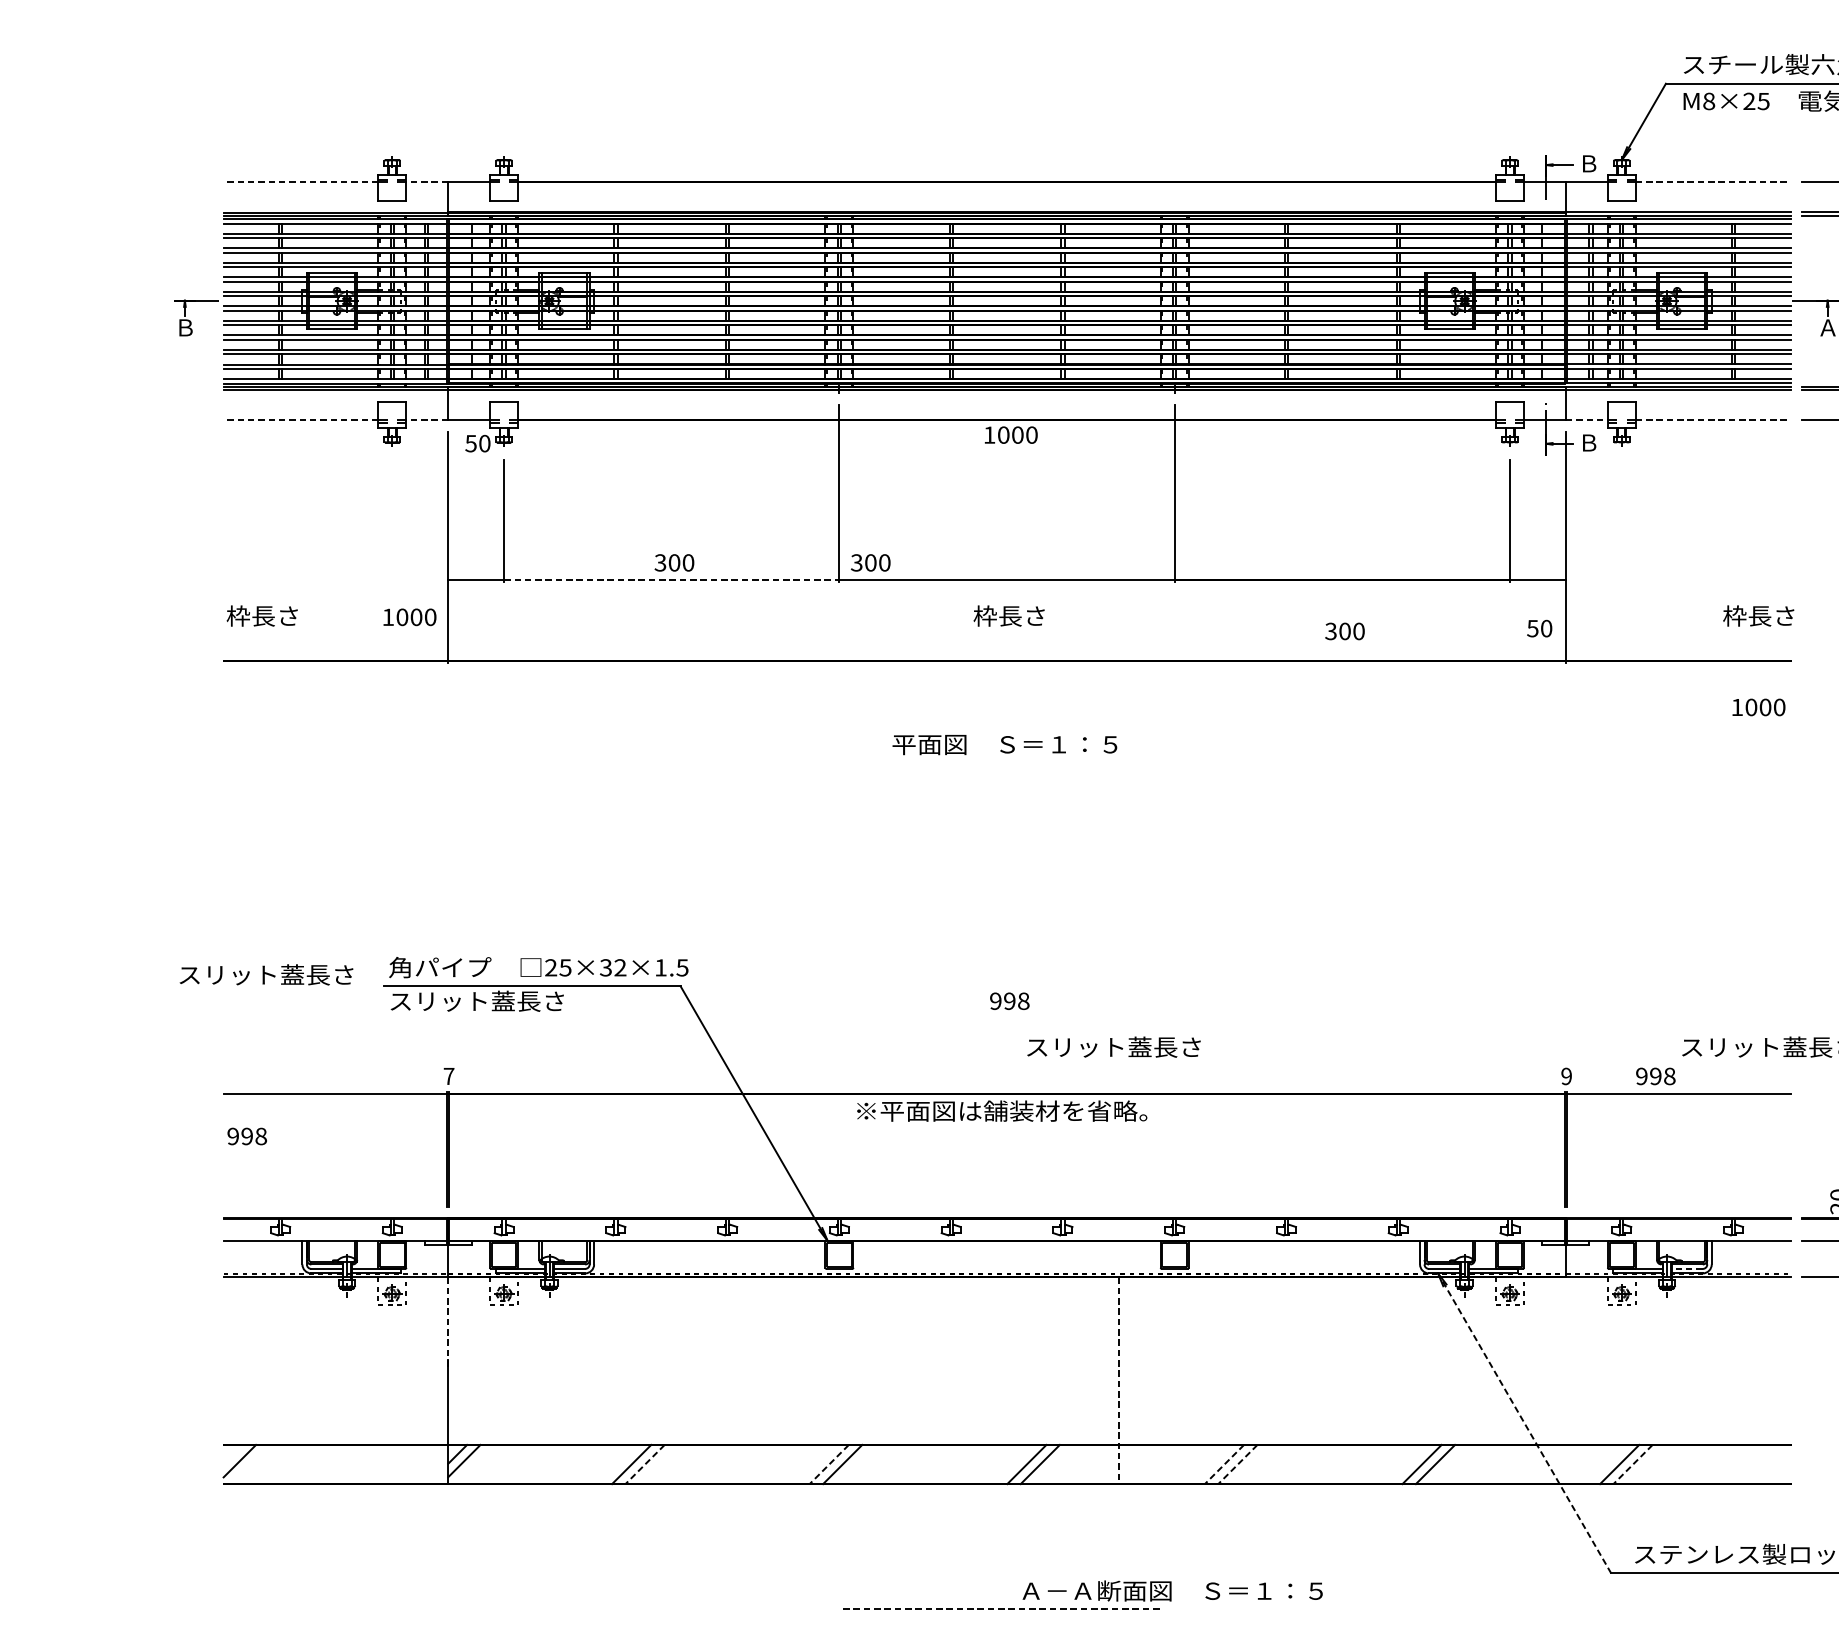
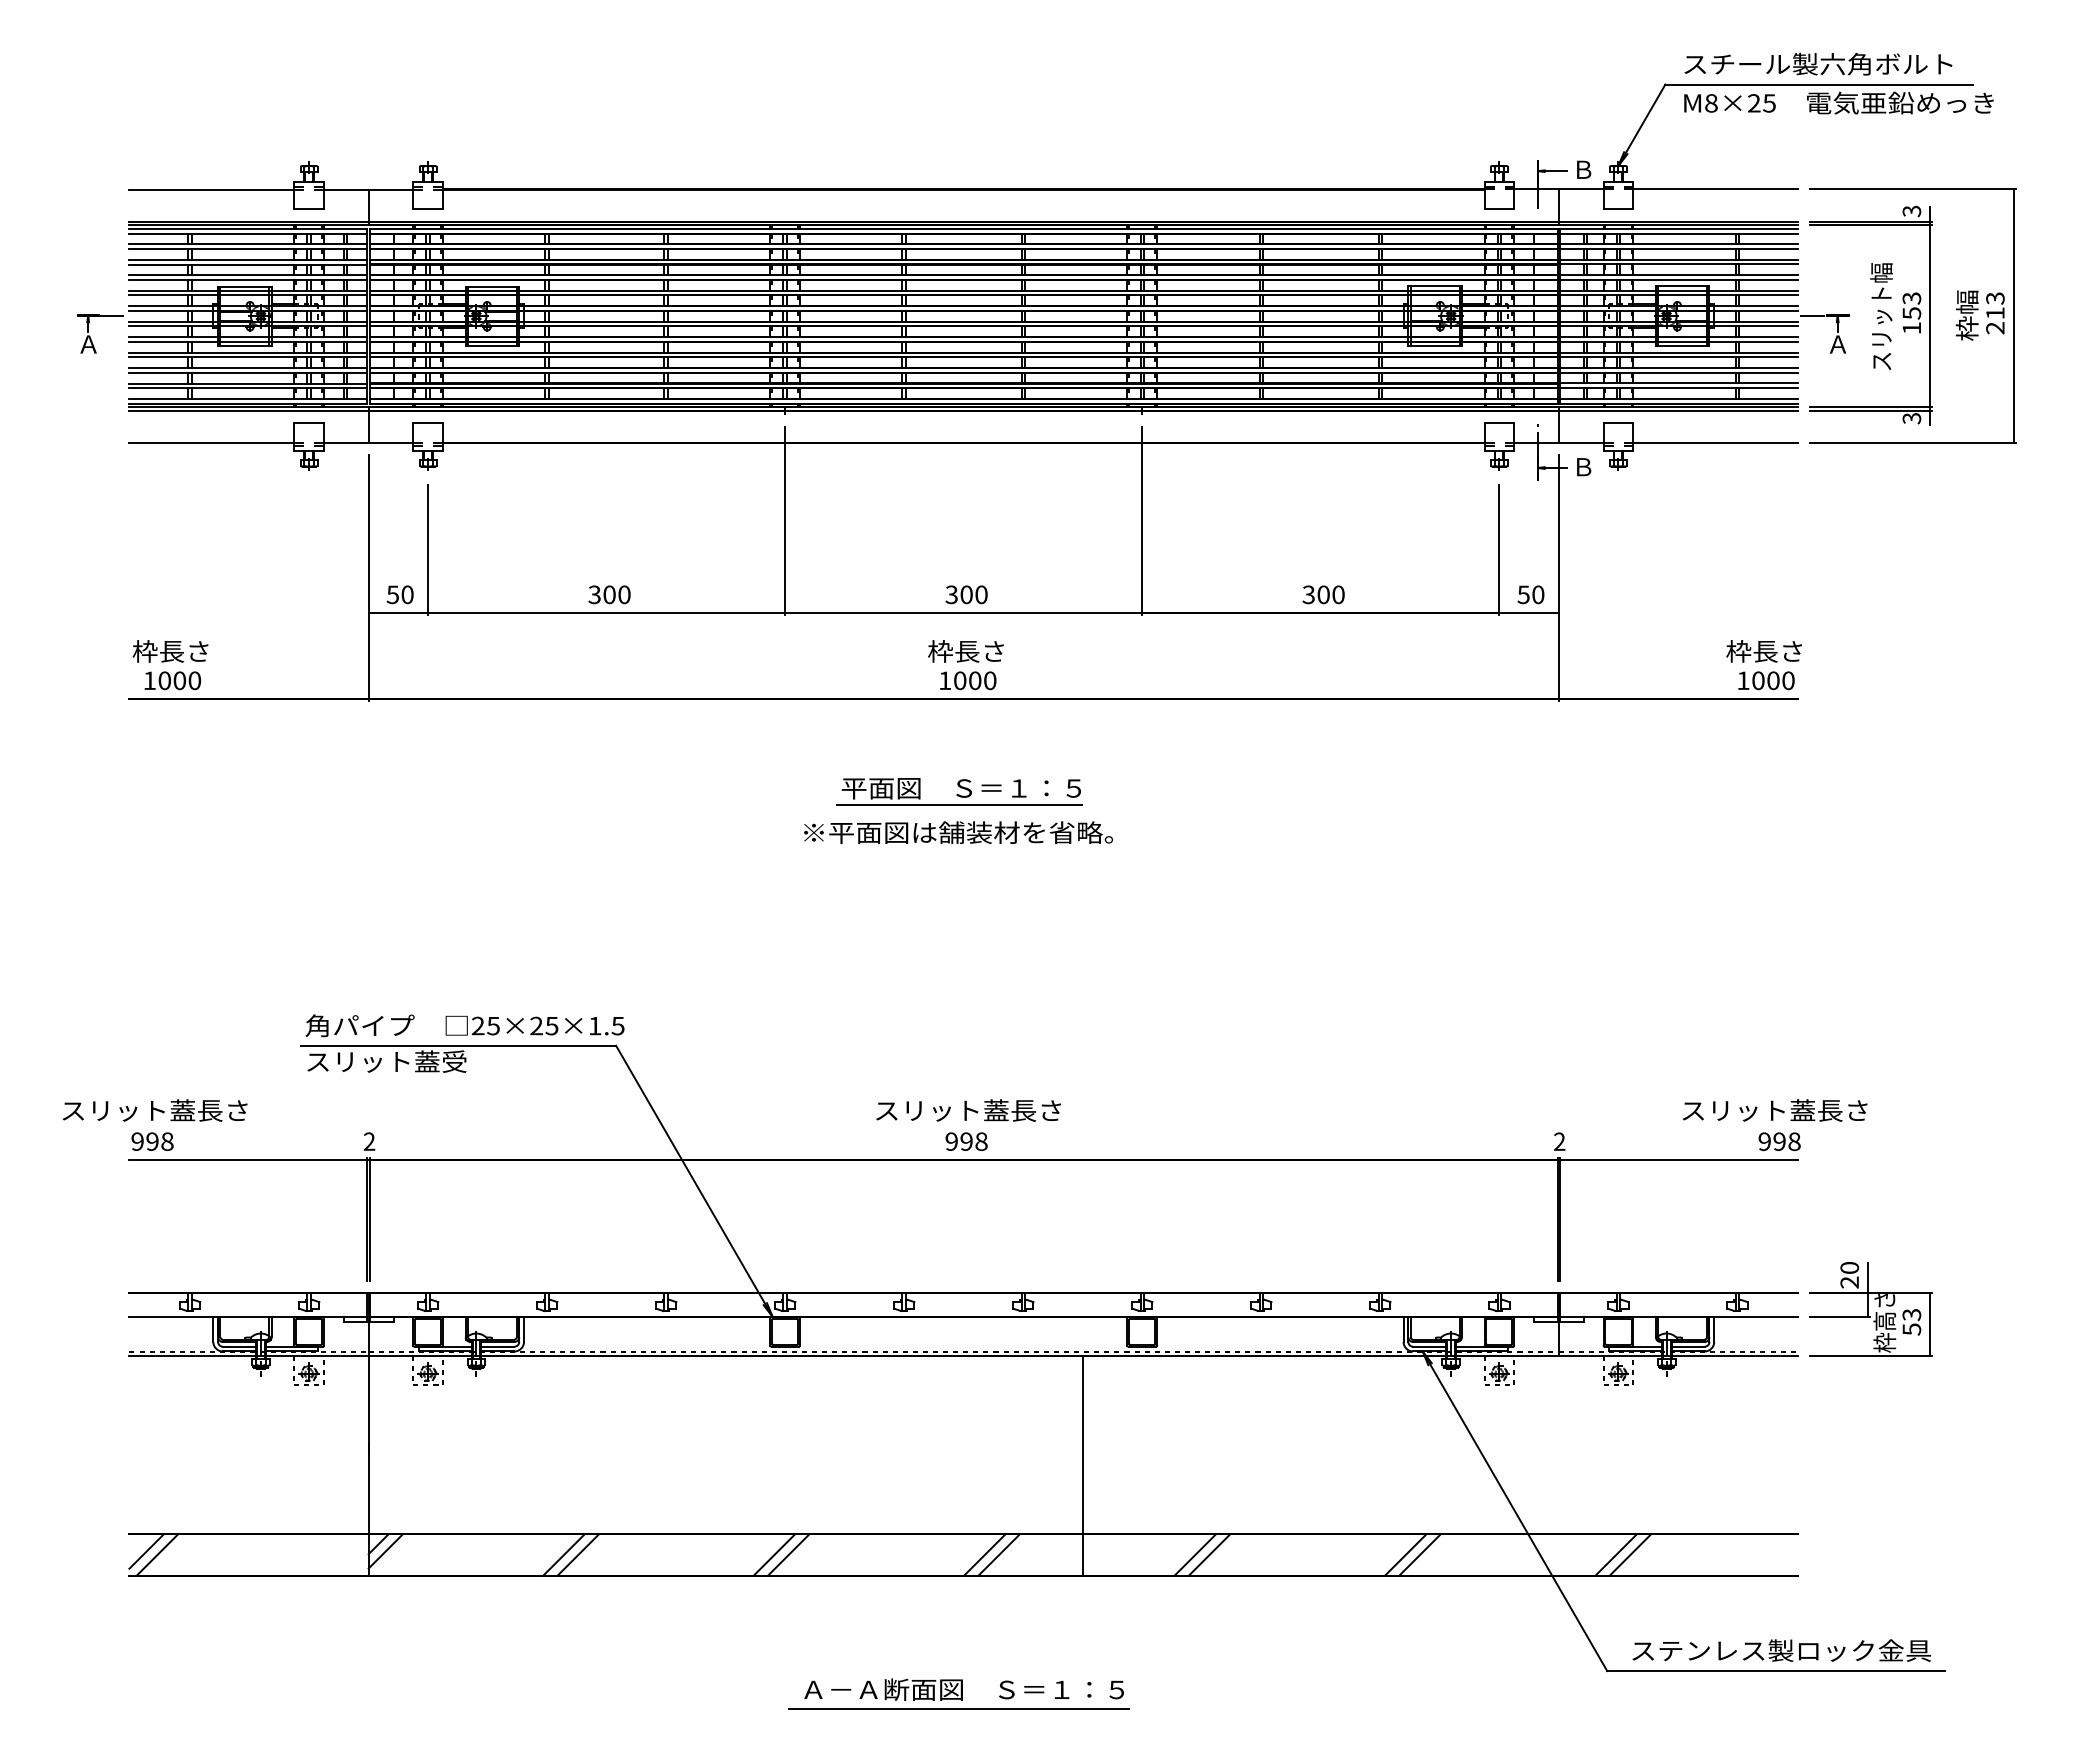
line: (300, 182) -> (211, 189), dashed -> solid
line: (426, 182) -> (345, 189), dashed -> solid
line: (1713, 182) -> (1716, 189), dashed -> solid
text: (185, 327) -> (88, 344), Ｂ -> Ａ
line: (300, 420) -> (211, 443), dashed -> solid
line: (426, 420) -> (345, 443), dashed -> solid
line: (1587, 420) -> (1581, 443), dashed -> solid
line: (1713, 420) -> (1716, 443), dashed -> solid
text: (1011, 434) -> (968, 680), moved
text: (477, 443) -> (399, 594), moved
text: (870, 562) -> (966, 594), moved
line: (671, 580) -> (606, 613), dashed -> solid
text: (409, 617) -> (172, 680), moved
text: (1539, 628) -> (1530, 594), moved
text: (1344, 631) -> (1323, 594), moved
text: (1758, 707) -> (1766, 680), moved
line: (1003, 759) -> (959, 804), added
text: (613, 967) -> (544, 1025), 25×32×1.5 -> 25×25×1.5
text: (265, 974) -> (154, 1110), moved
text: (540, 1001) -> (466, 1061), スリット蓋長さ -> スリット蓋受
text: (1009, 1001) -> (966, 1141), moved
text: (1113, 1047) -> (968, 1110), moved
text: (449, 1076) -> (369, 1141), 7 -> 2
text: (1566, 1076) -> (1559, 1141), 9 -> 2
text: (1655, 1076) -> (1779, 1141), moved
text: (1002, 1110) -> (958, 832), moved
text: (247, 1136) -> (152, 1141), moved
line: (1687, 1268) -> (1688, 1346), dashed -> solid
line: (448, 1324) -> (368, 1405), dashed -> solid
line: (1118, 1381) -> (1082, 1466), dashed -> solid
line: (1524, 1422) -> (1514, 1510), dashed -> solid
line: (249, 1464) -> (157, 1554), added
line: (644, 1464) -> (577, 1555), dashed -> solid
line: (829, 1464) -> (774, 1555), dashed -> solid
line: (1223, 1464) -> (1194, 1555), dashed -> solid
line: (1237, 1464) -> (1209, 1555), dashed -> solid
line: (1633, 1464) -> (1630, 1555), dashed -> solid
text: (1172, 1590) -> (963, 1689), moved
line: (1003, 1609) -> (959, 1709), dashed -> solid

